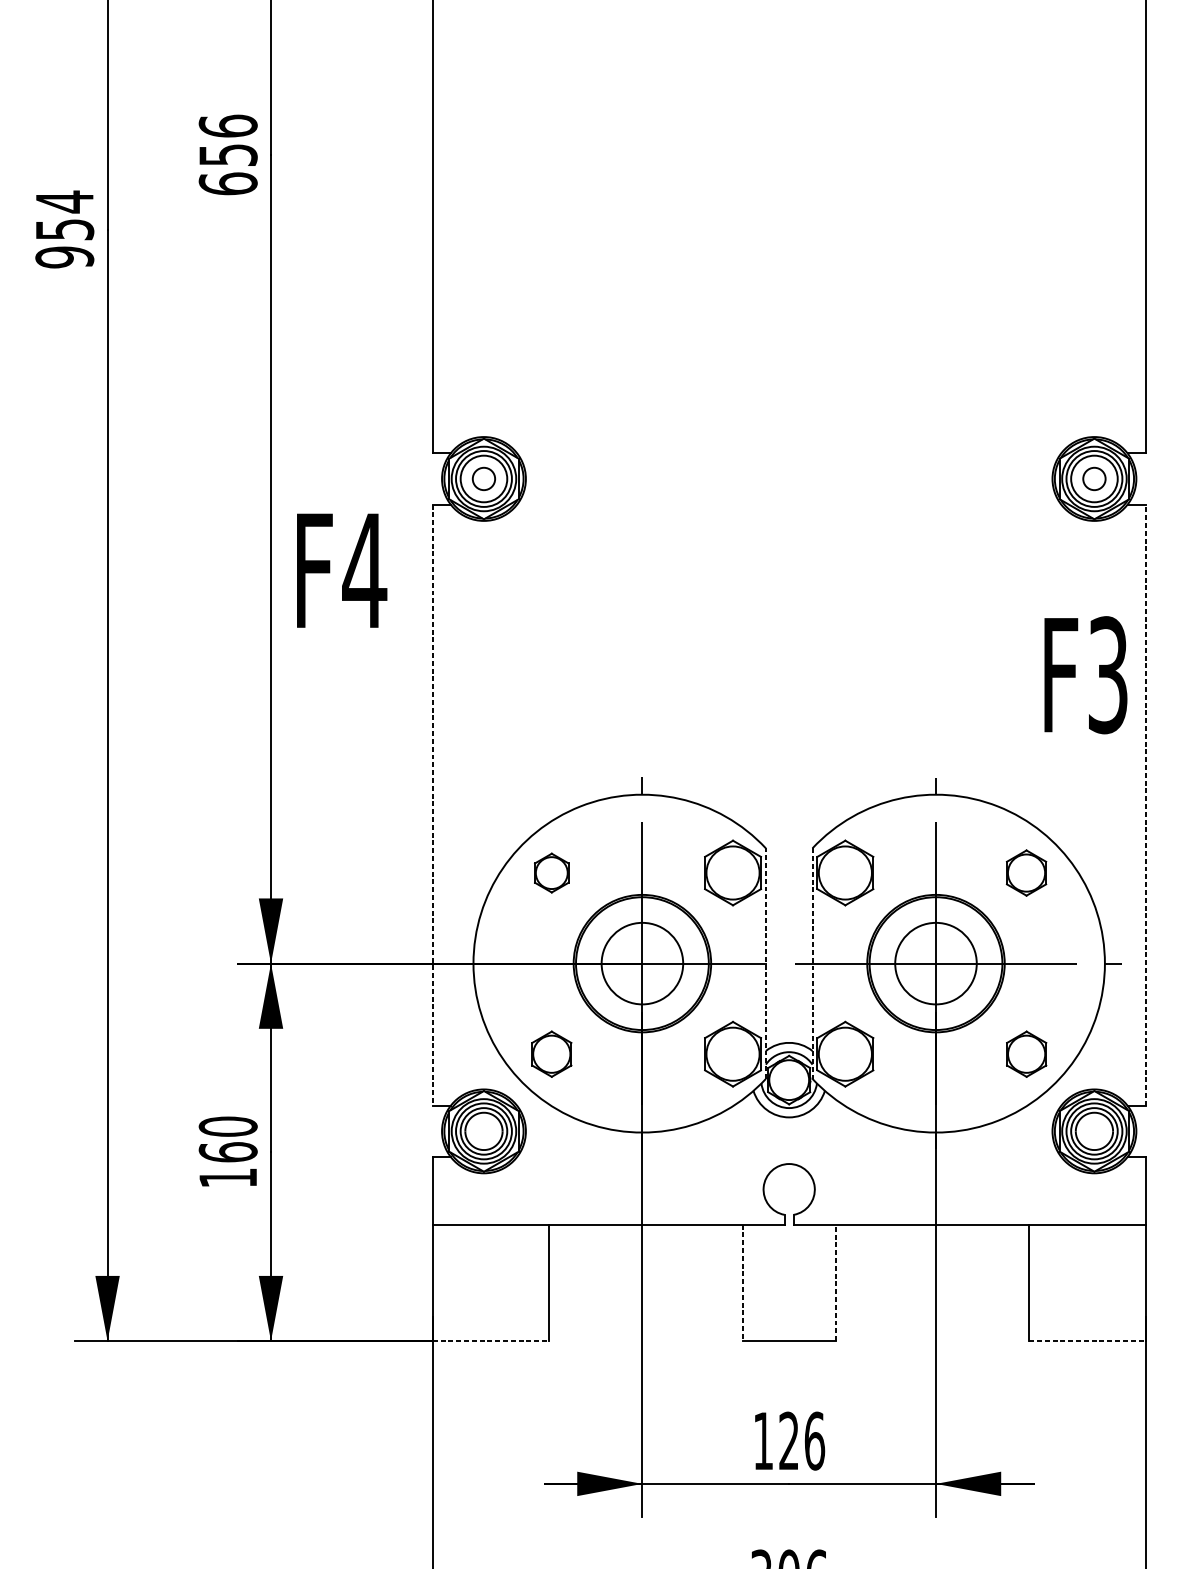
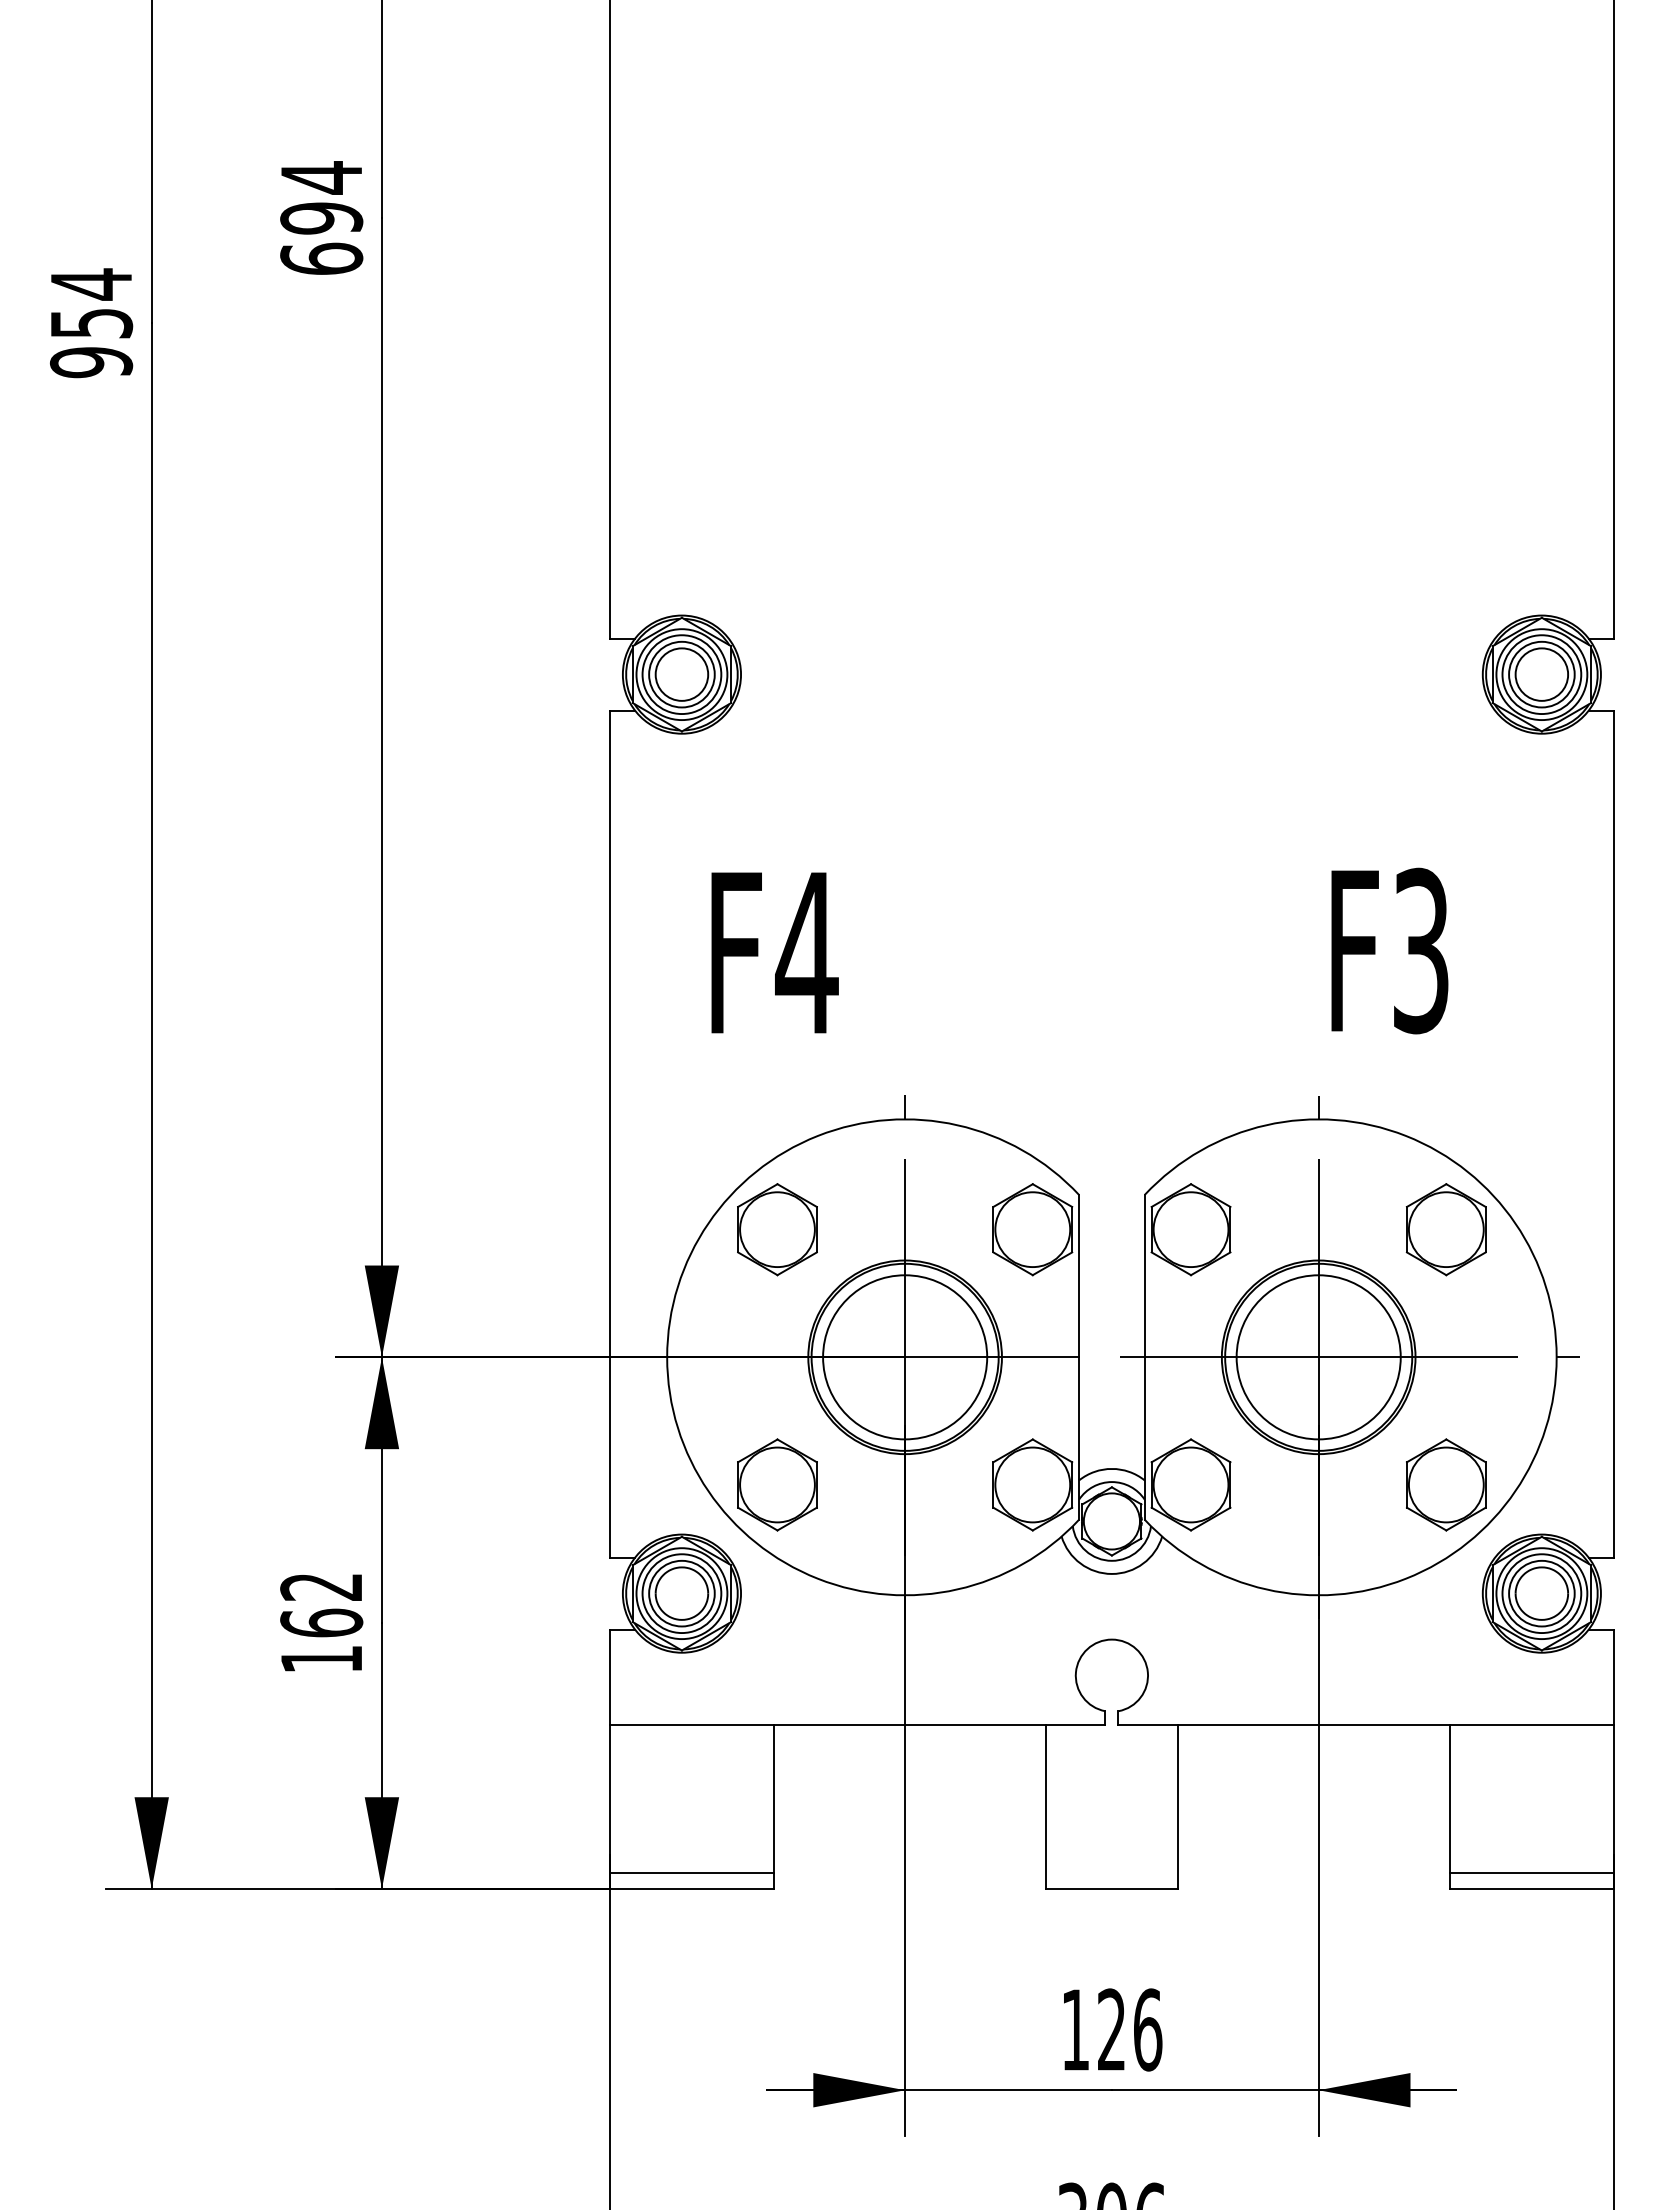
text: (228, 140) -> (321, 197), 656 -> 694
circle: (483, 478) -> (681, 674), size x1.67
circle: (1094, 478) -> (1541, 674), size x1.67
text: (341, 570) -> (774, 952), moved
text: (1085, 674) -> (1389, 950), moved
line: (1145, 804) -> (1614, 1133), dashed -> solid
line: (432, 805) -> (609, 1134), dashed -> solid
part: (551, 872) -> (777, 1229), size x1.67
part: (1026, 872) -> (1445, 1229), size x1.43
circle: (642, 963) -> (905, 1357), size x1.43
line: (766, 963) -> (1079, 1356), dashed -> solid
line: (812, 963) -> (1144, 1357), dashed -> solid
circle: (935, 963) -> (1318, 1357), size x1.43
part: (551, 1053) -> (777, 1484), size x1.43
part: (1026, 1053) -> (1446, 1484), size x1.43
text: (228, 1126) -> (321, 1586), 160 -> 162
line: (835, 1282) -> (1177, 1806), dashed -> solid
line: (742, 1283) -> (1046, 1807), dashed -> solid
line: (490, 1329) -> (691, 1872), added
line: (1087, 1329) -> (1531, 1872), added
line: (491, 1341) -> (692, 1889), dashed -> solid
line: (1087, 1341) -> (1532, 1889), dashed -> solid

